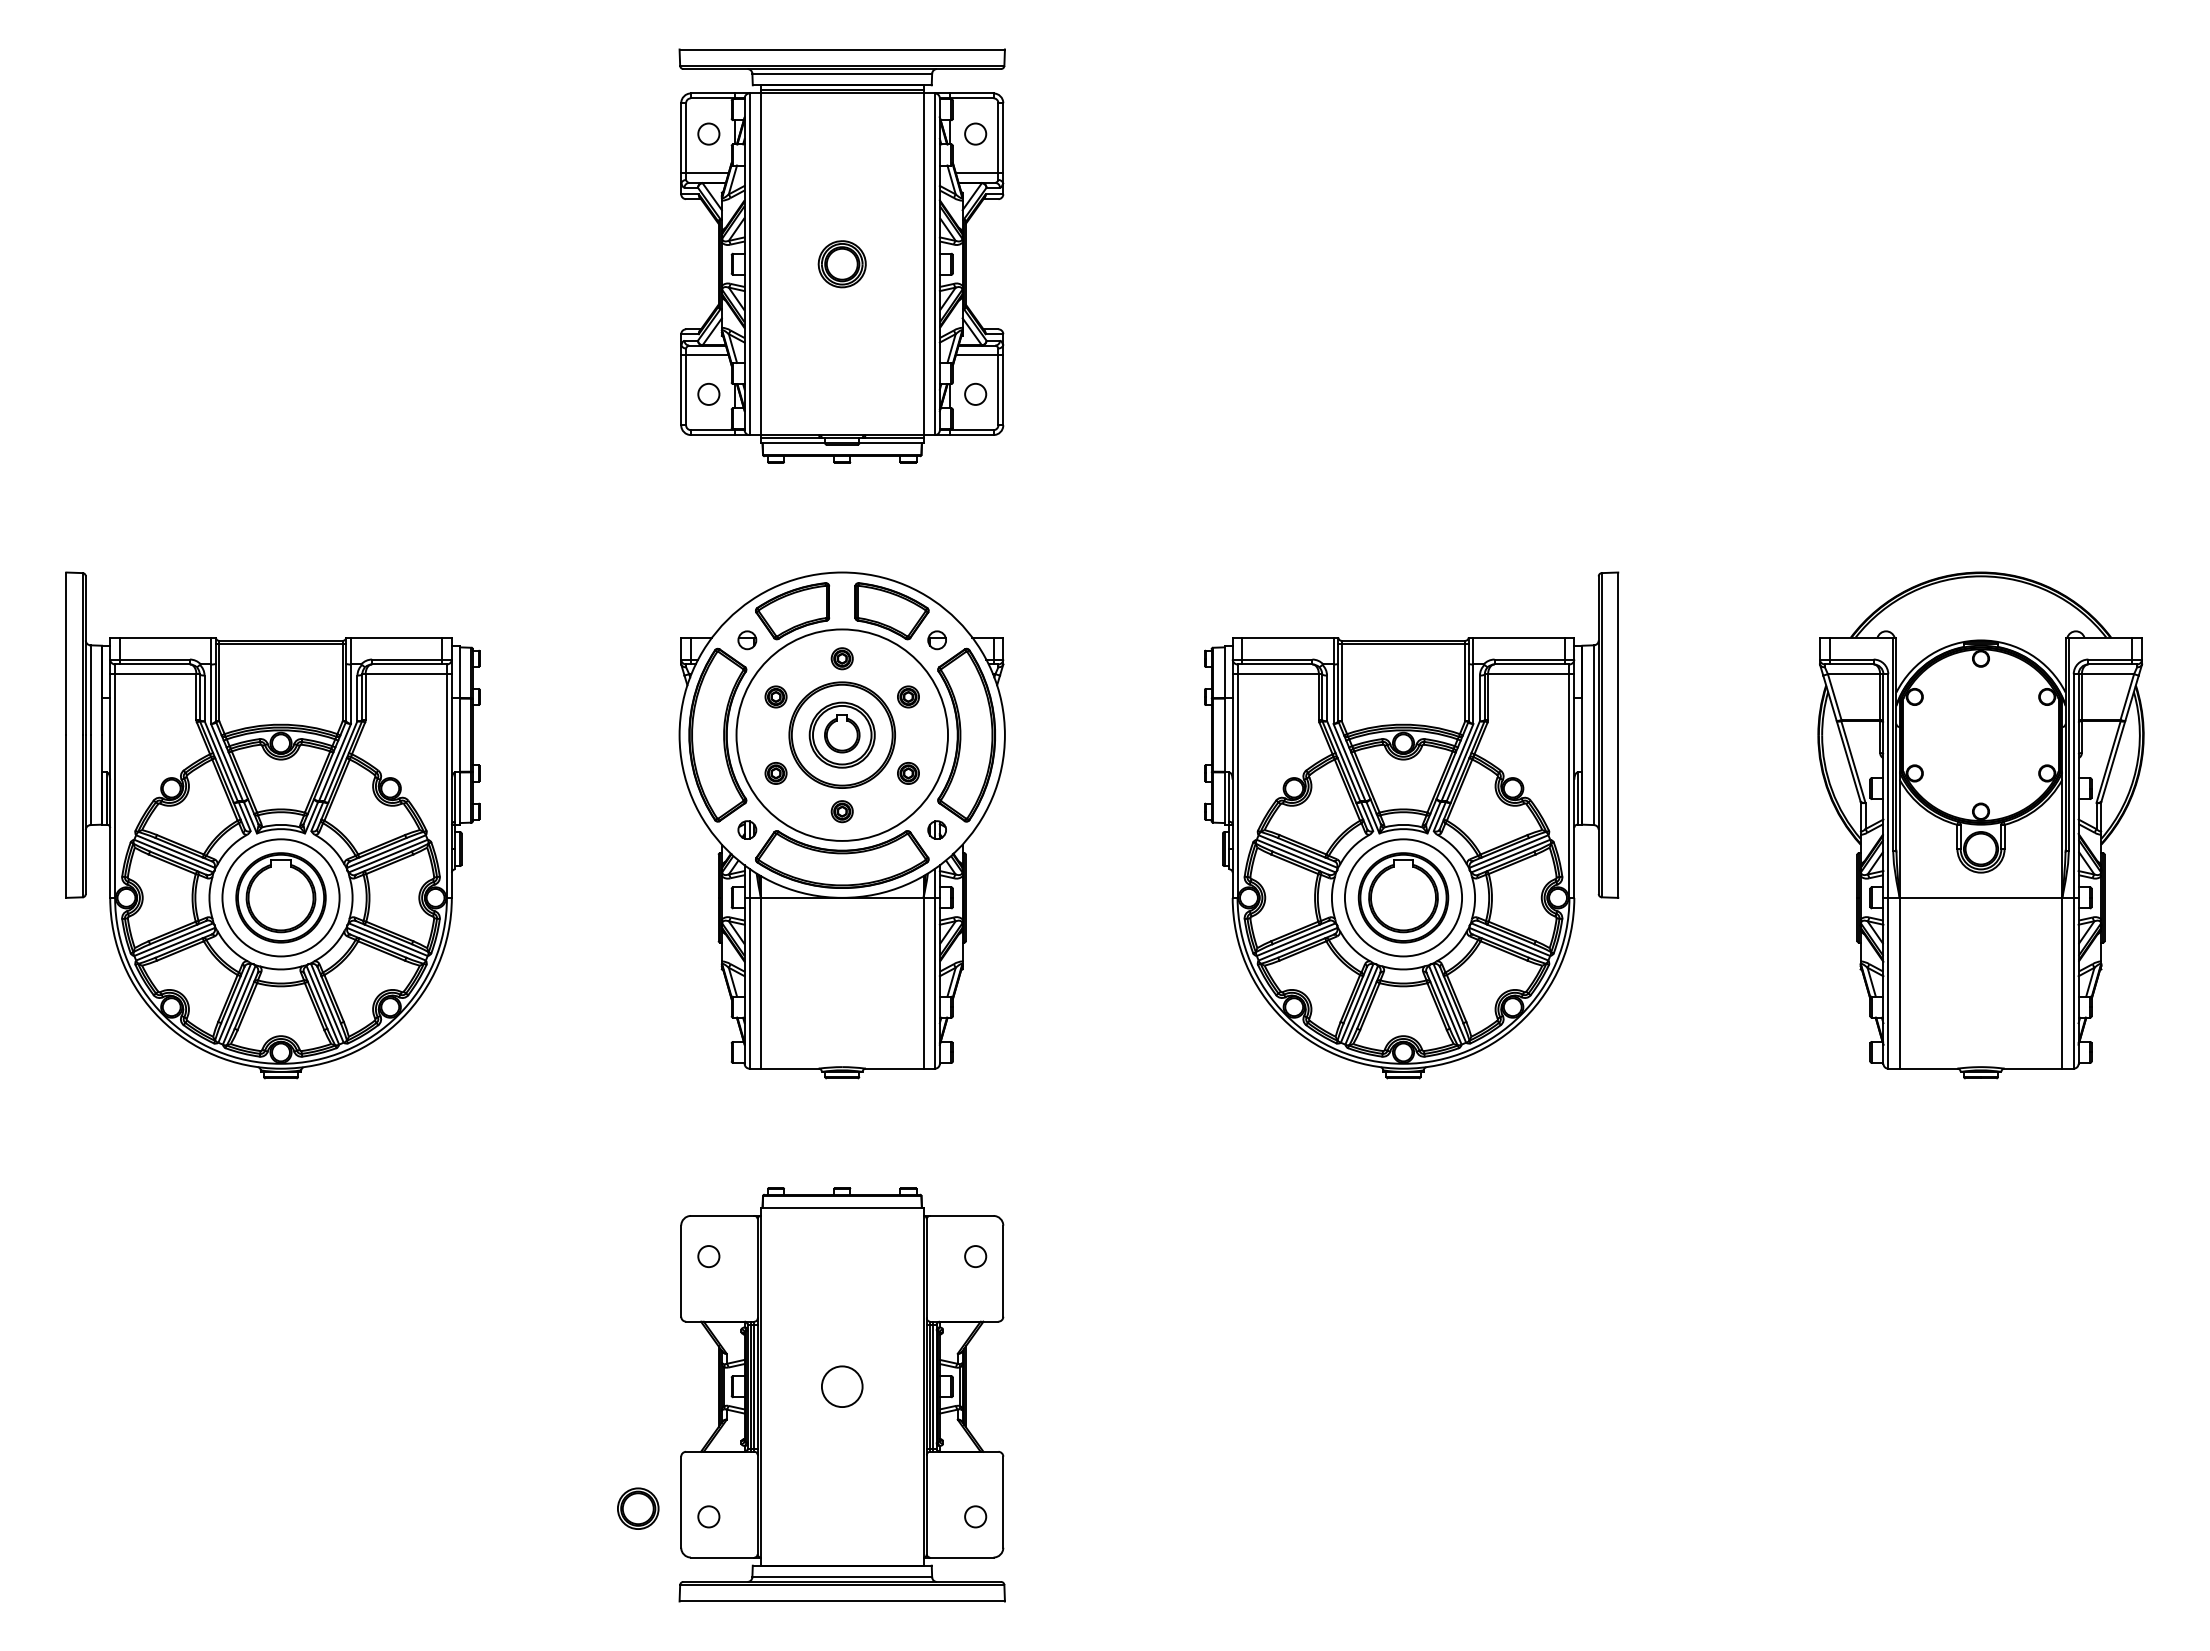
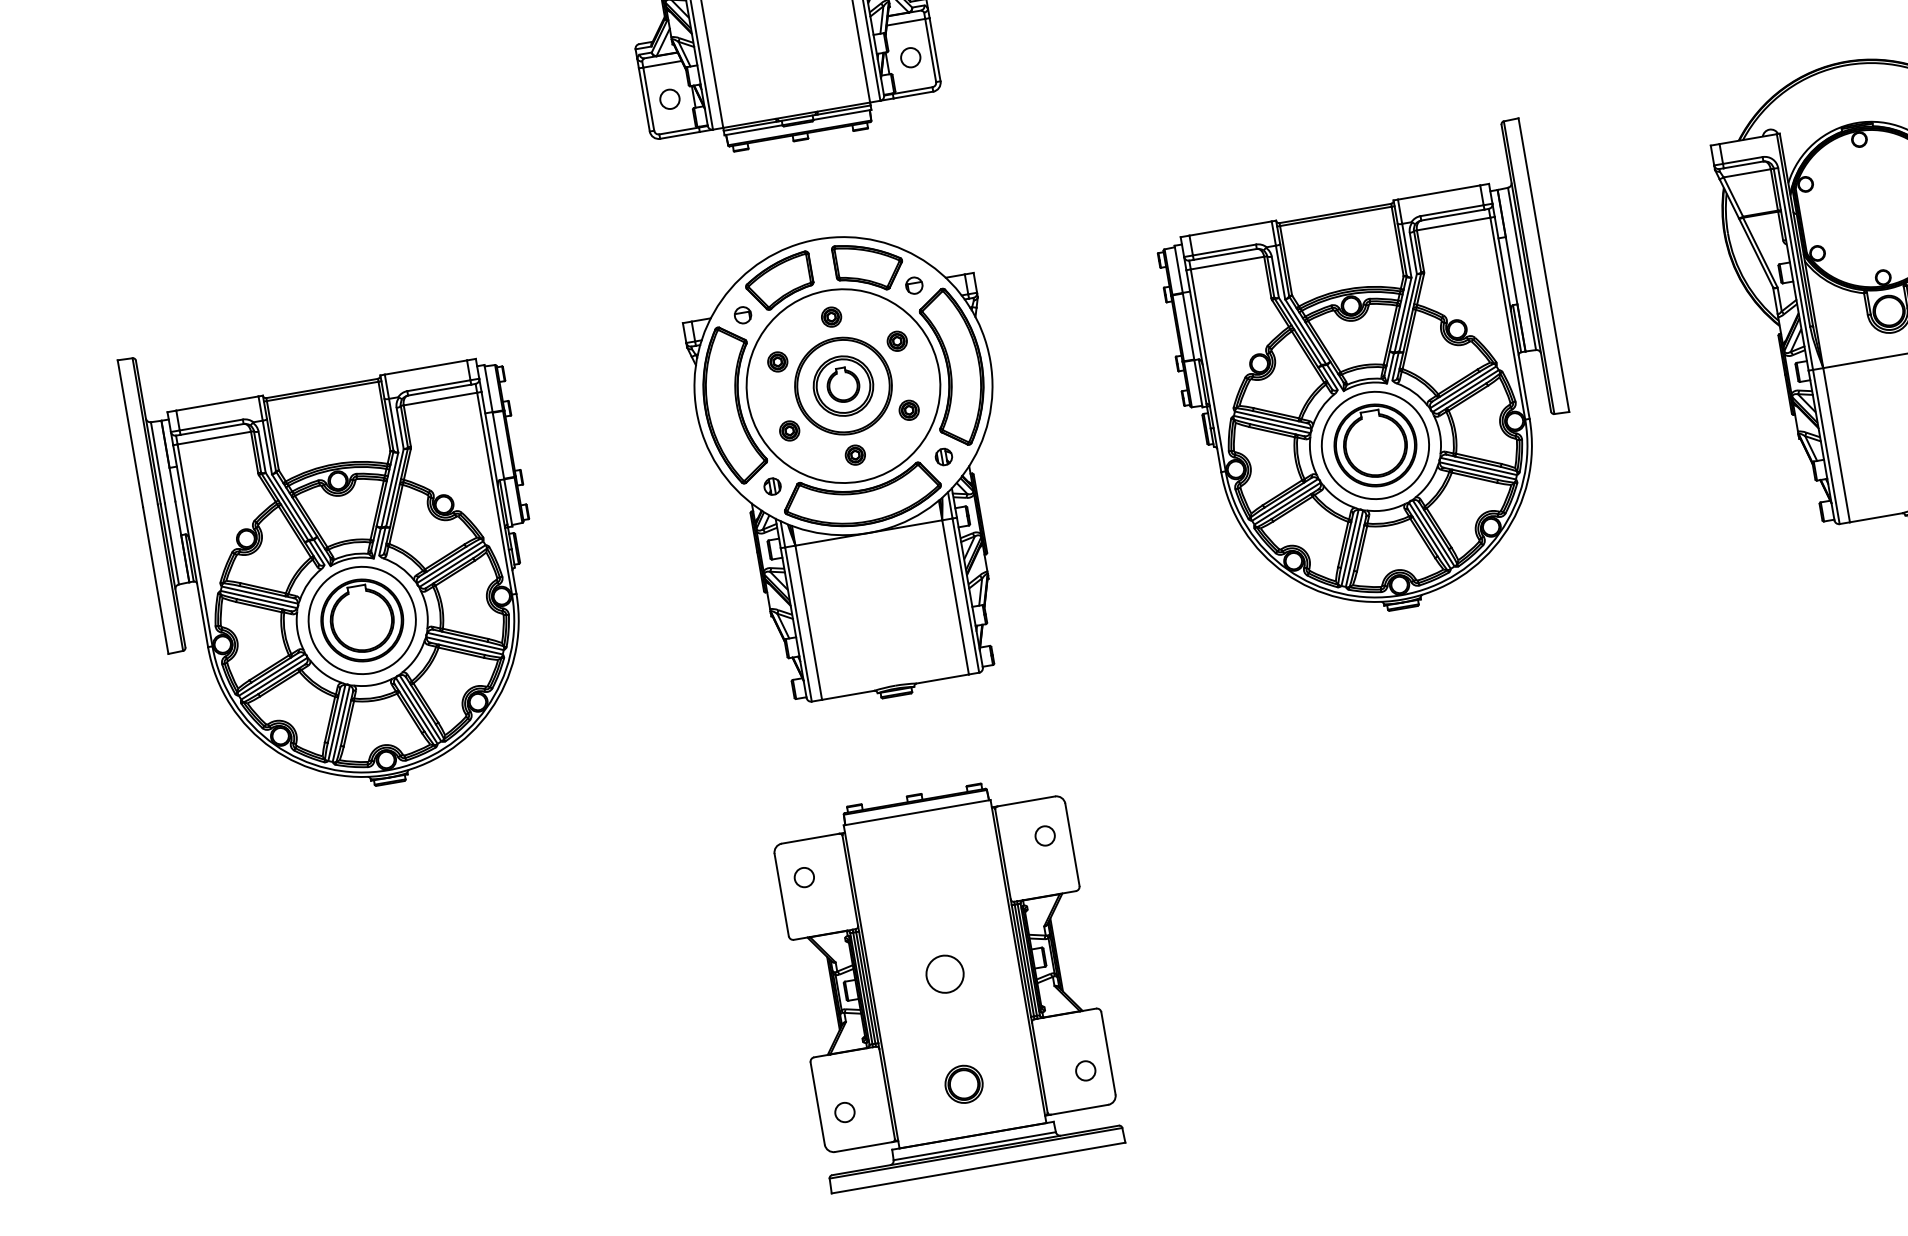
part: (638, 1508) -> (964, 1084), moved

